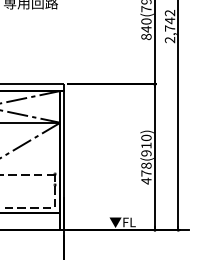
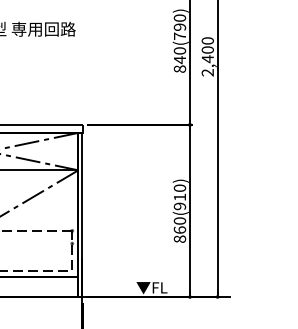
text: (169, 21) -> (207, 50), 2,742 -> 2,400
text: (146, 173) -> (179, 230), 478(910) -> 860(910)

